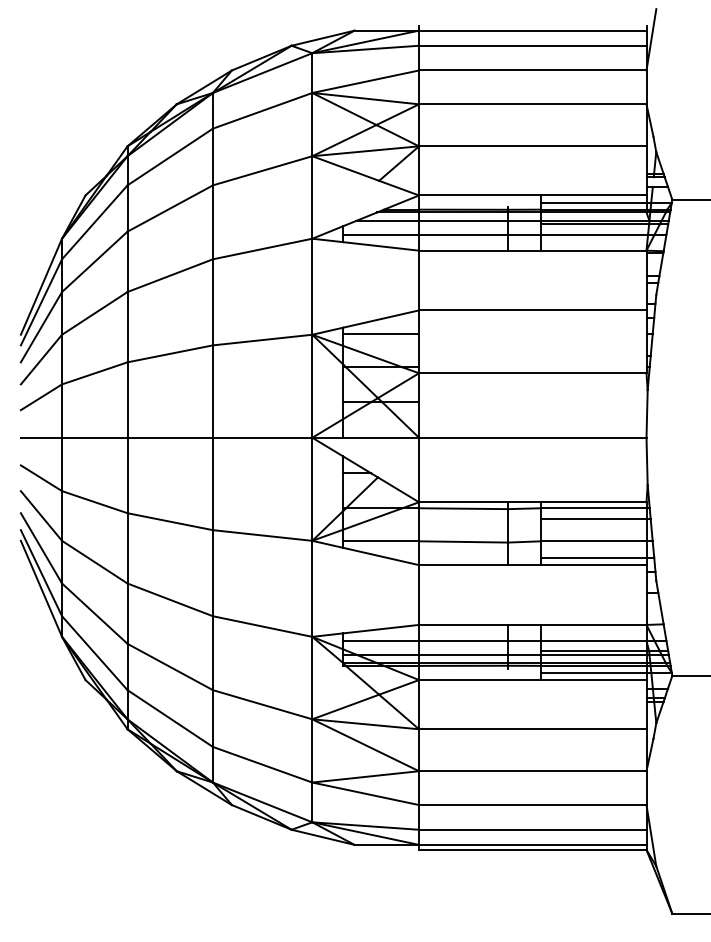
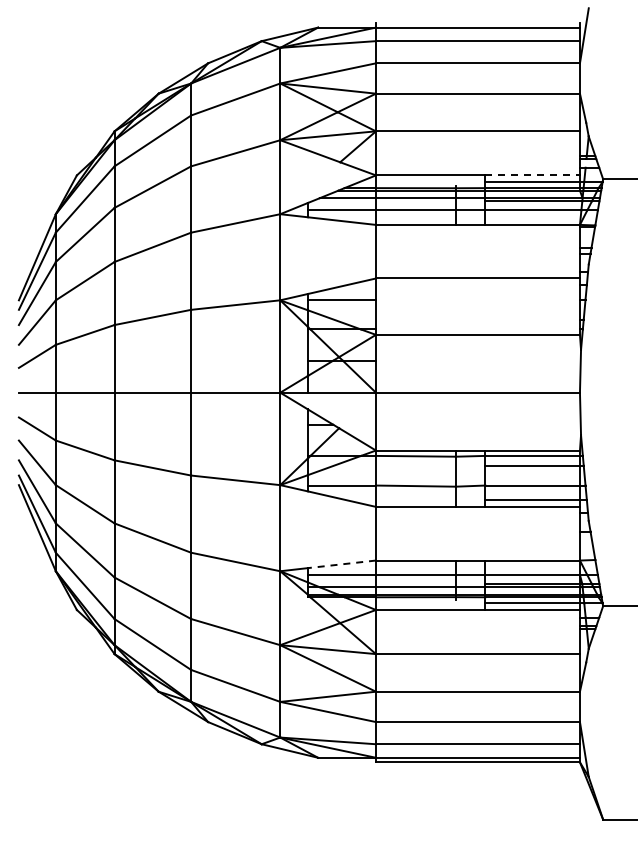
line: (594, 195) -> (533, 175), solid -> dashed
line: (380, 629) -> (341, 564), solid -> dashed

